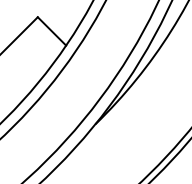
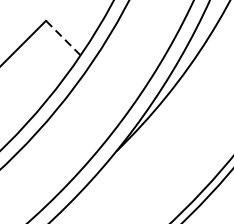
line: (51, 31) -> (62, 38), solid -> dashed

